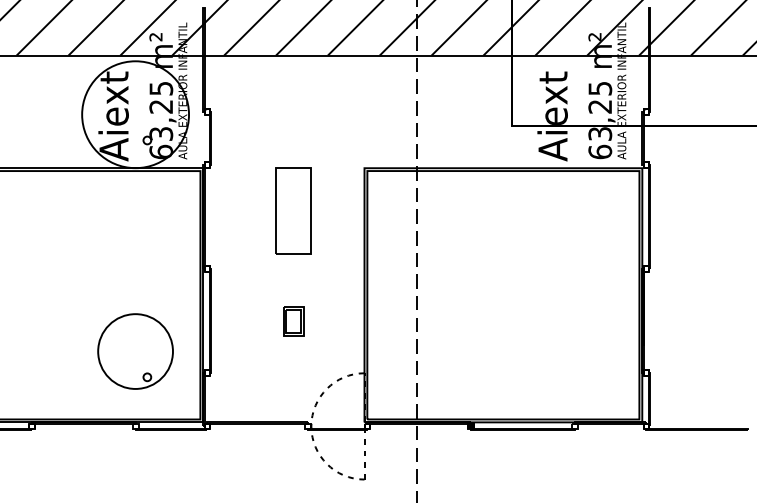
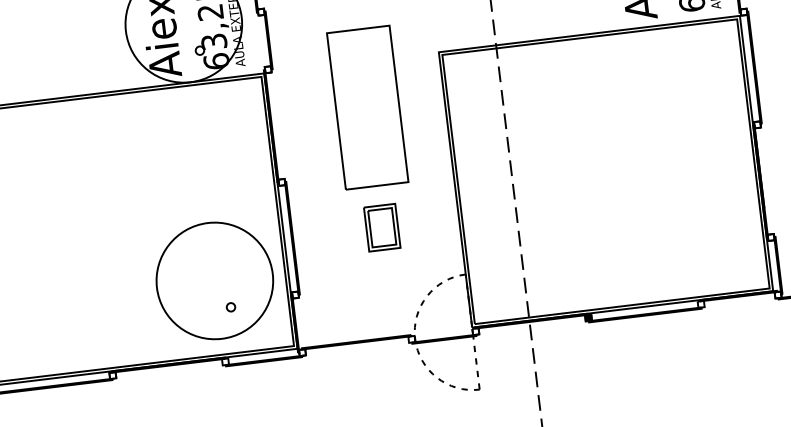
part: (293, 210) -> (367, 107), size x1.67
part: (293, 321) -> (382, 227), size x1.43
circle: (135, 351) -> (214, 280), size x1.43

